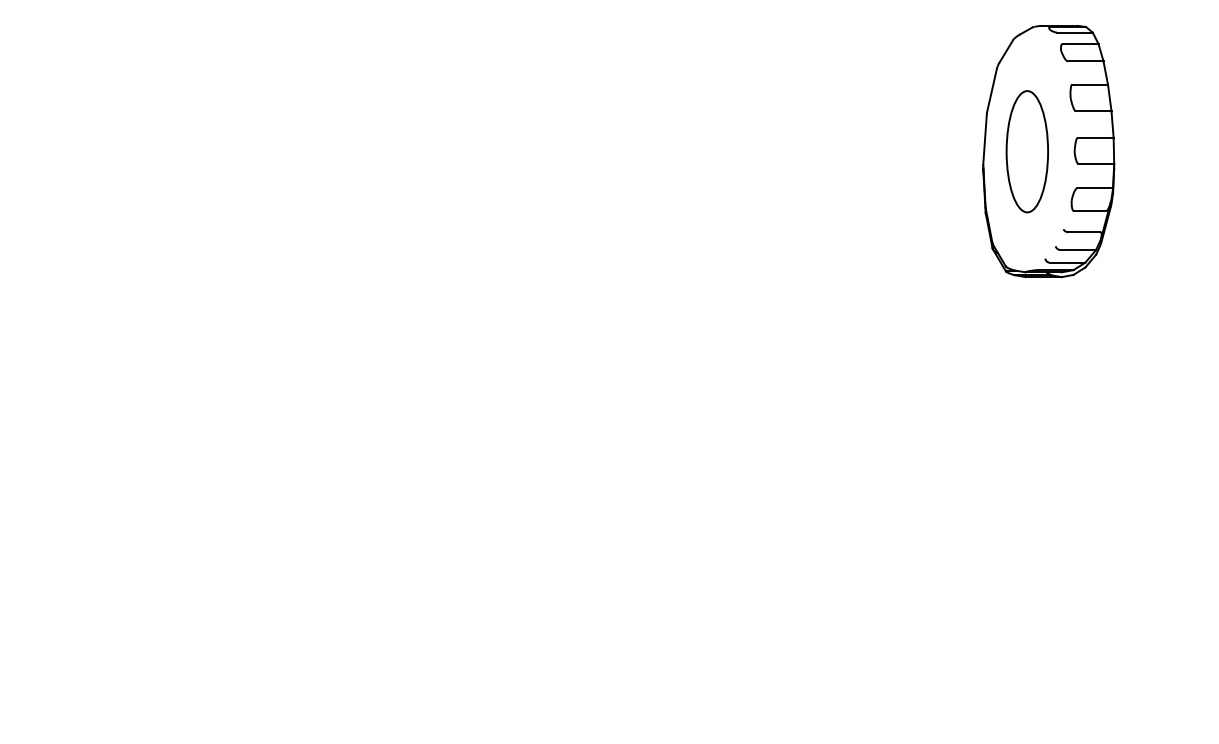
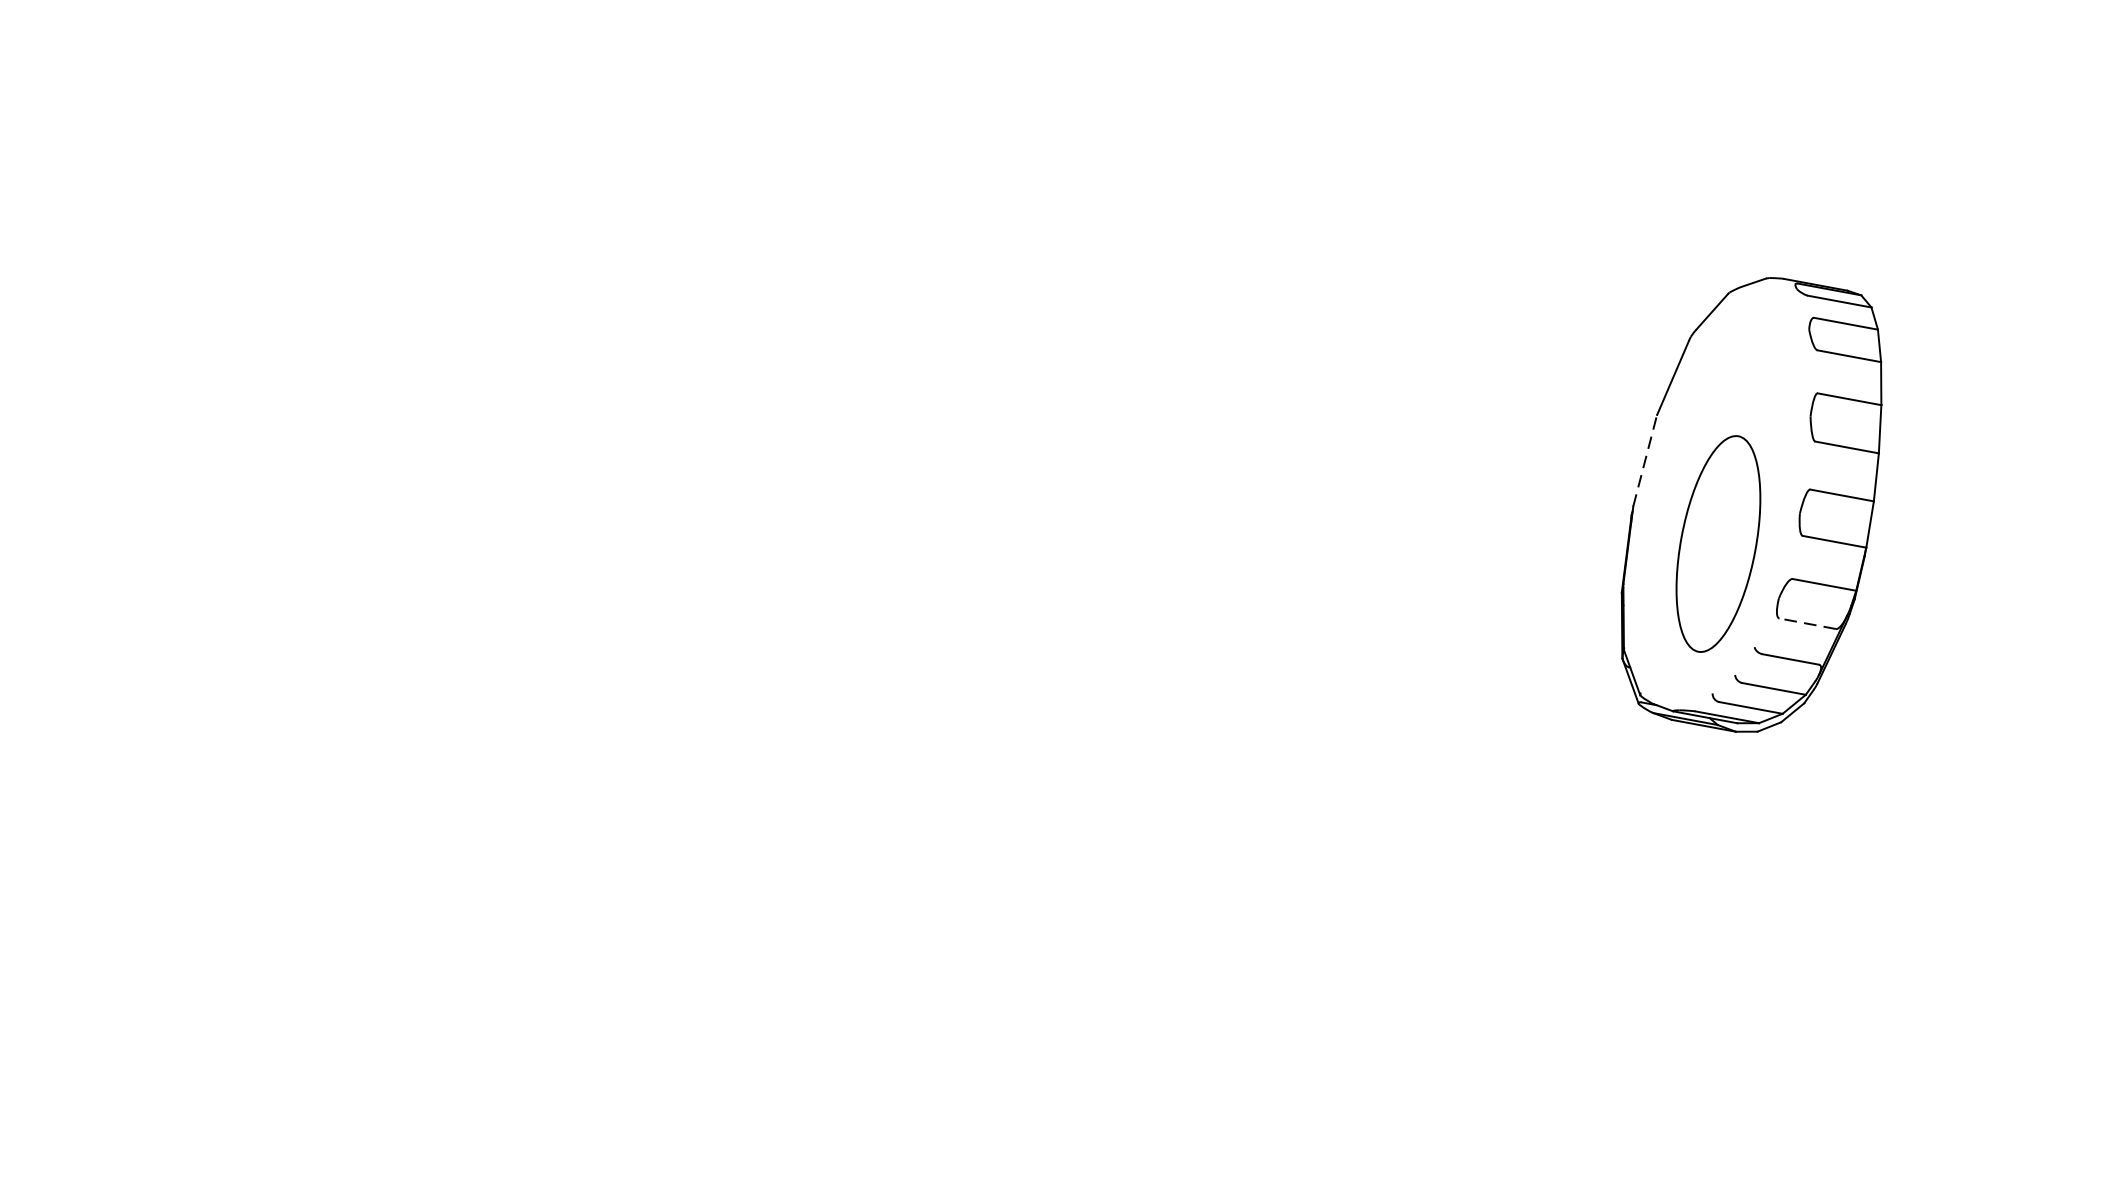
line: (985, 138) -> (1645, 460), solid -> dashed
part: (1026, 151) -> (1716, 543), moved
line: (1090, 211) -> (1808, 624), solid -> dashed

